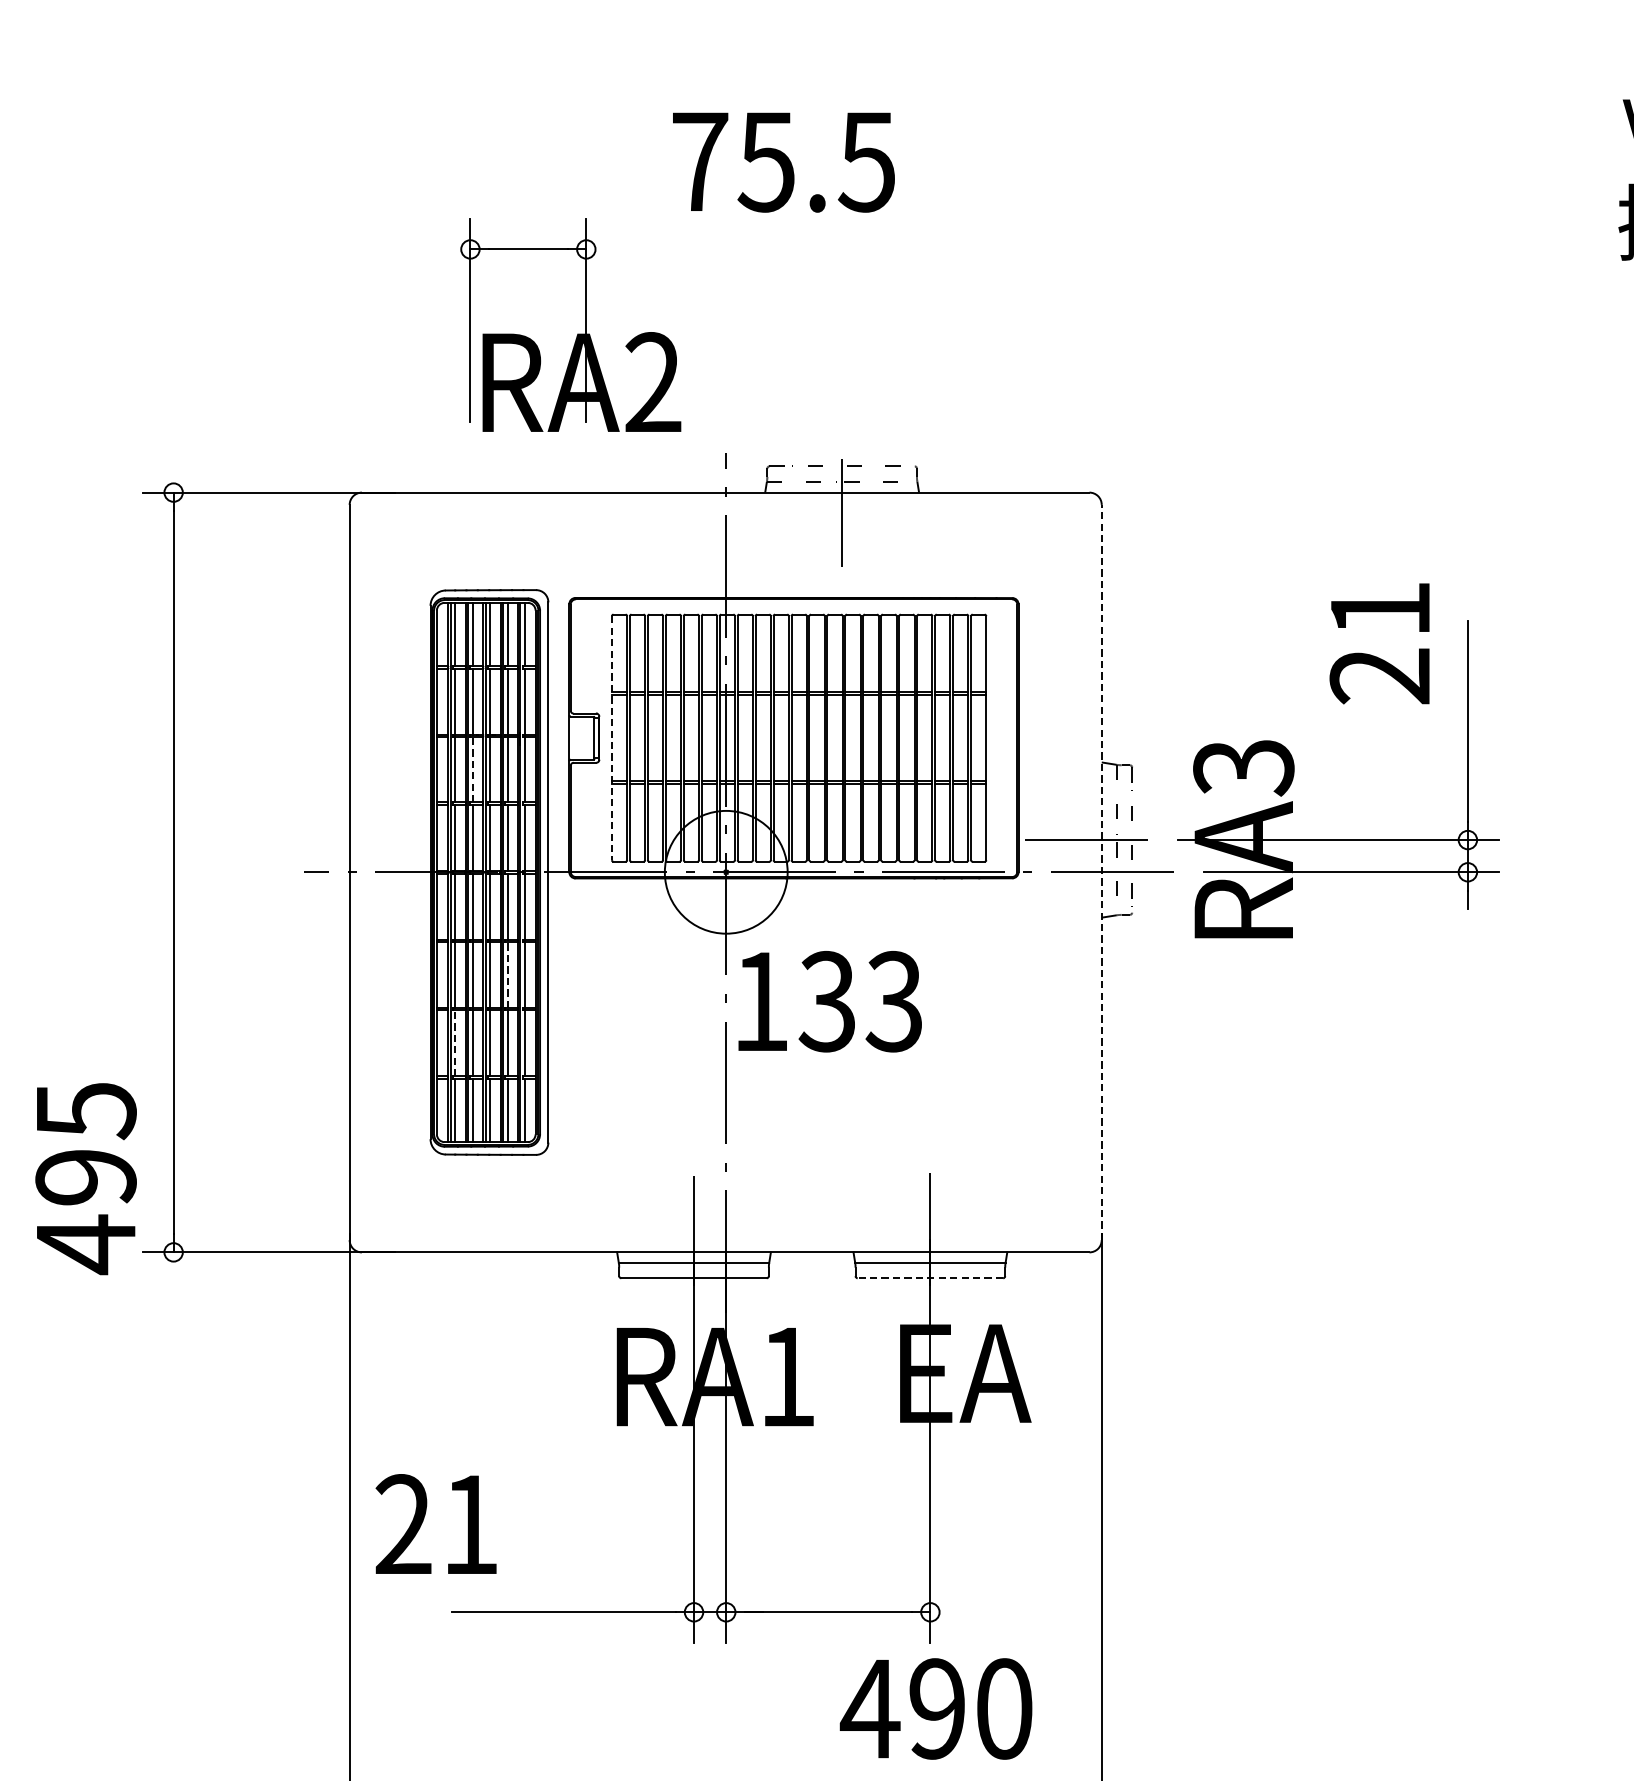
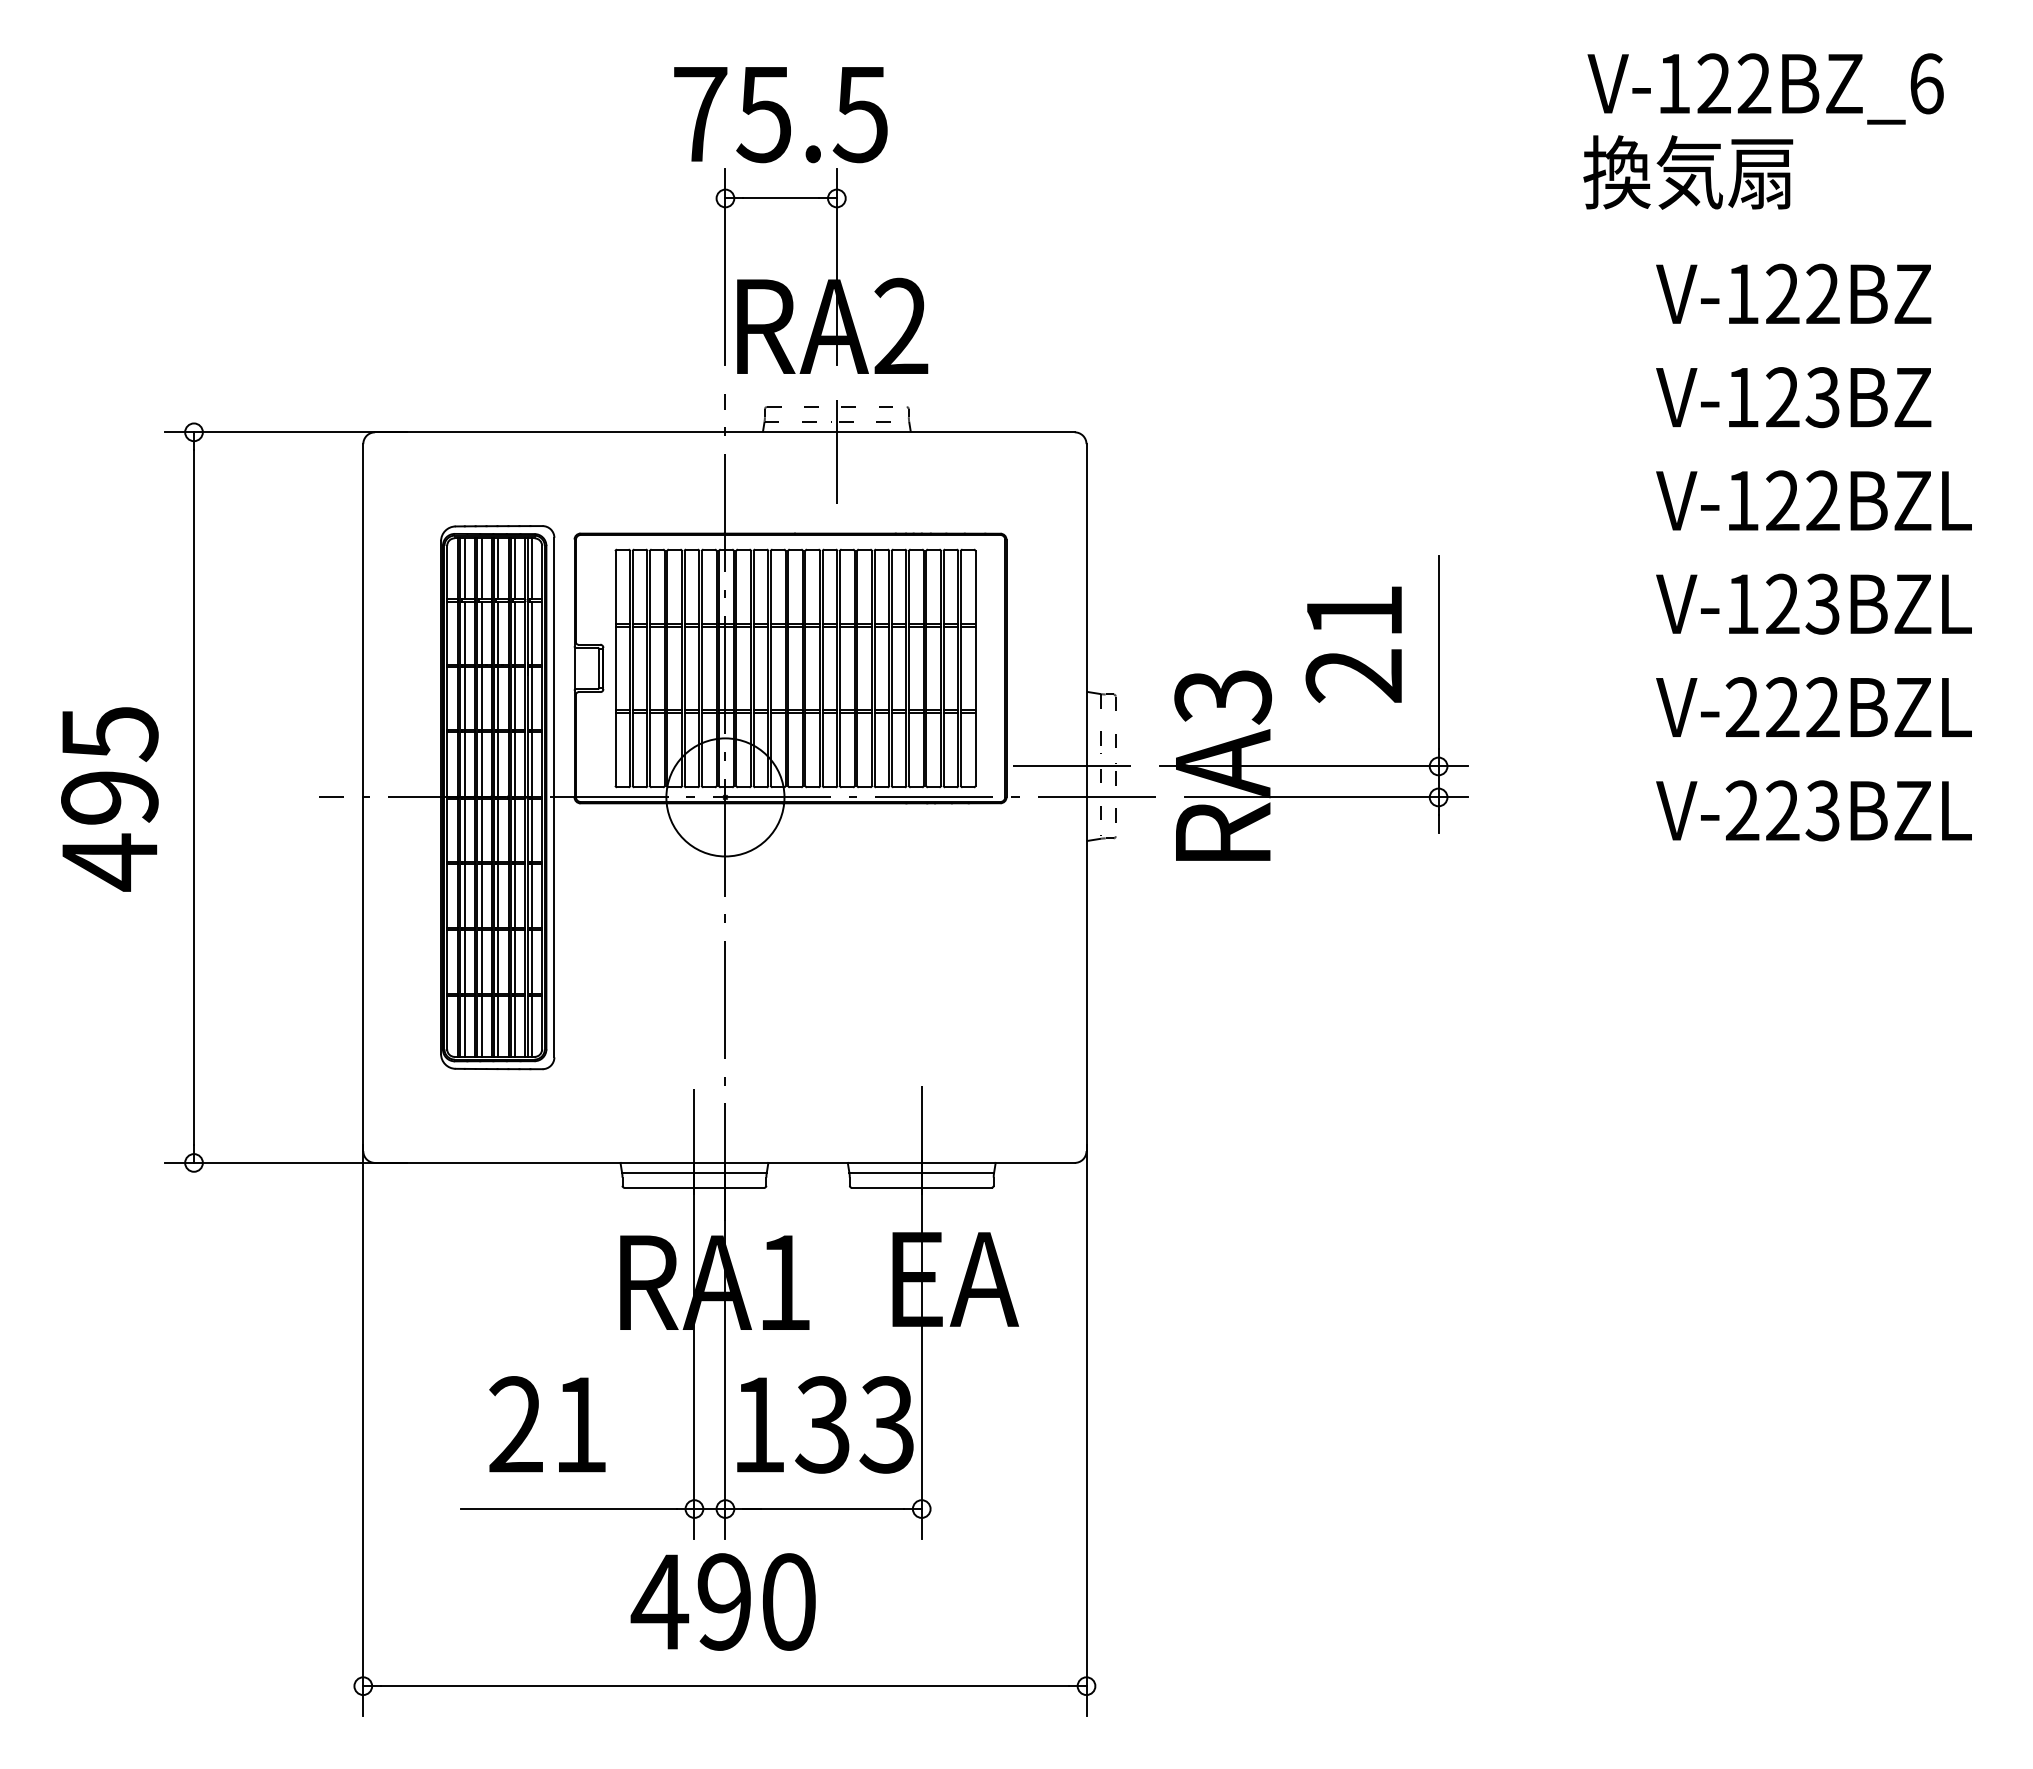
part: (577, 333) -> (828, 279), moved
text: (1379, 643) -> (1353, 644), moved
line: (611, 738) -> (615, 668), dashed -> solid
line: (472, 769) -> (481, 698), dashed -> solid
line: (1101, 872) -> (1086, 797), dashed -> solid
line: (507, 975) -> (515, 896), dashed -> solid
text: (830, 1001) -> (825, 1424), moved
line: (454, 1042) -> (464, 961), dashed -> solid
text: (85, 1179) -> (109, 799), moved
line: (930, 1277) -> (921, 1187), dashed -> solid
text: (436, 1524) -> (547, 1424), moved
text: (935, 1708) -> (722, 1601), moved

